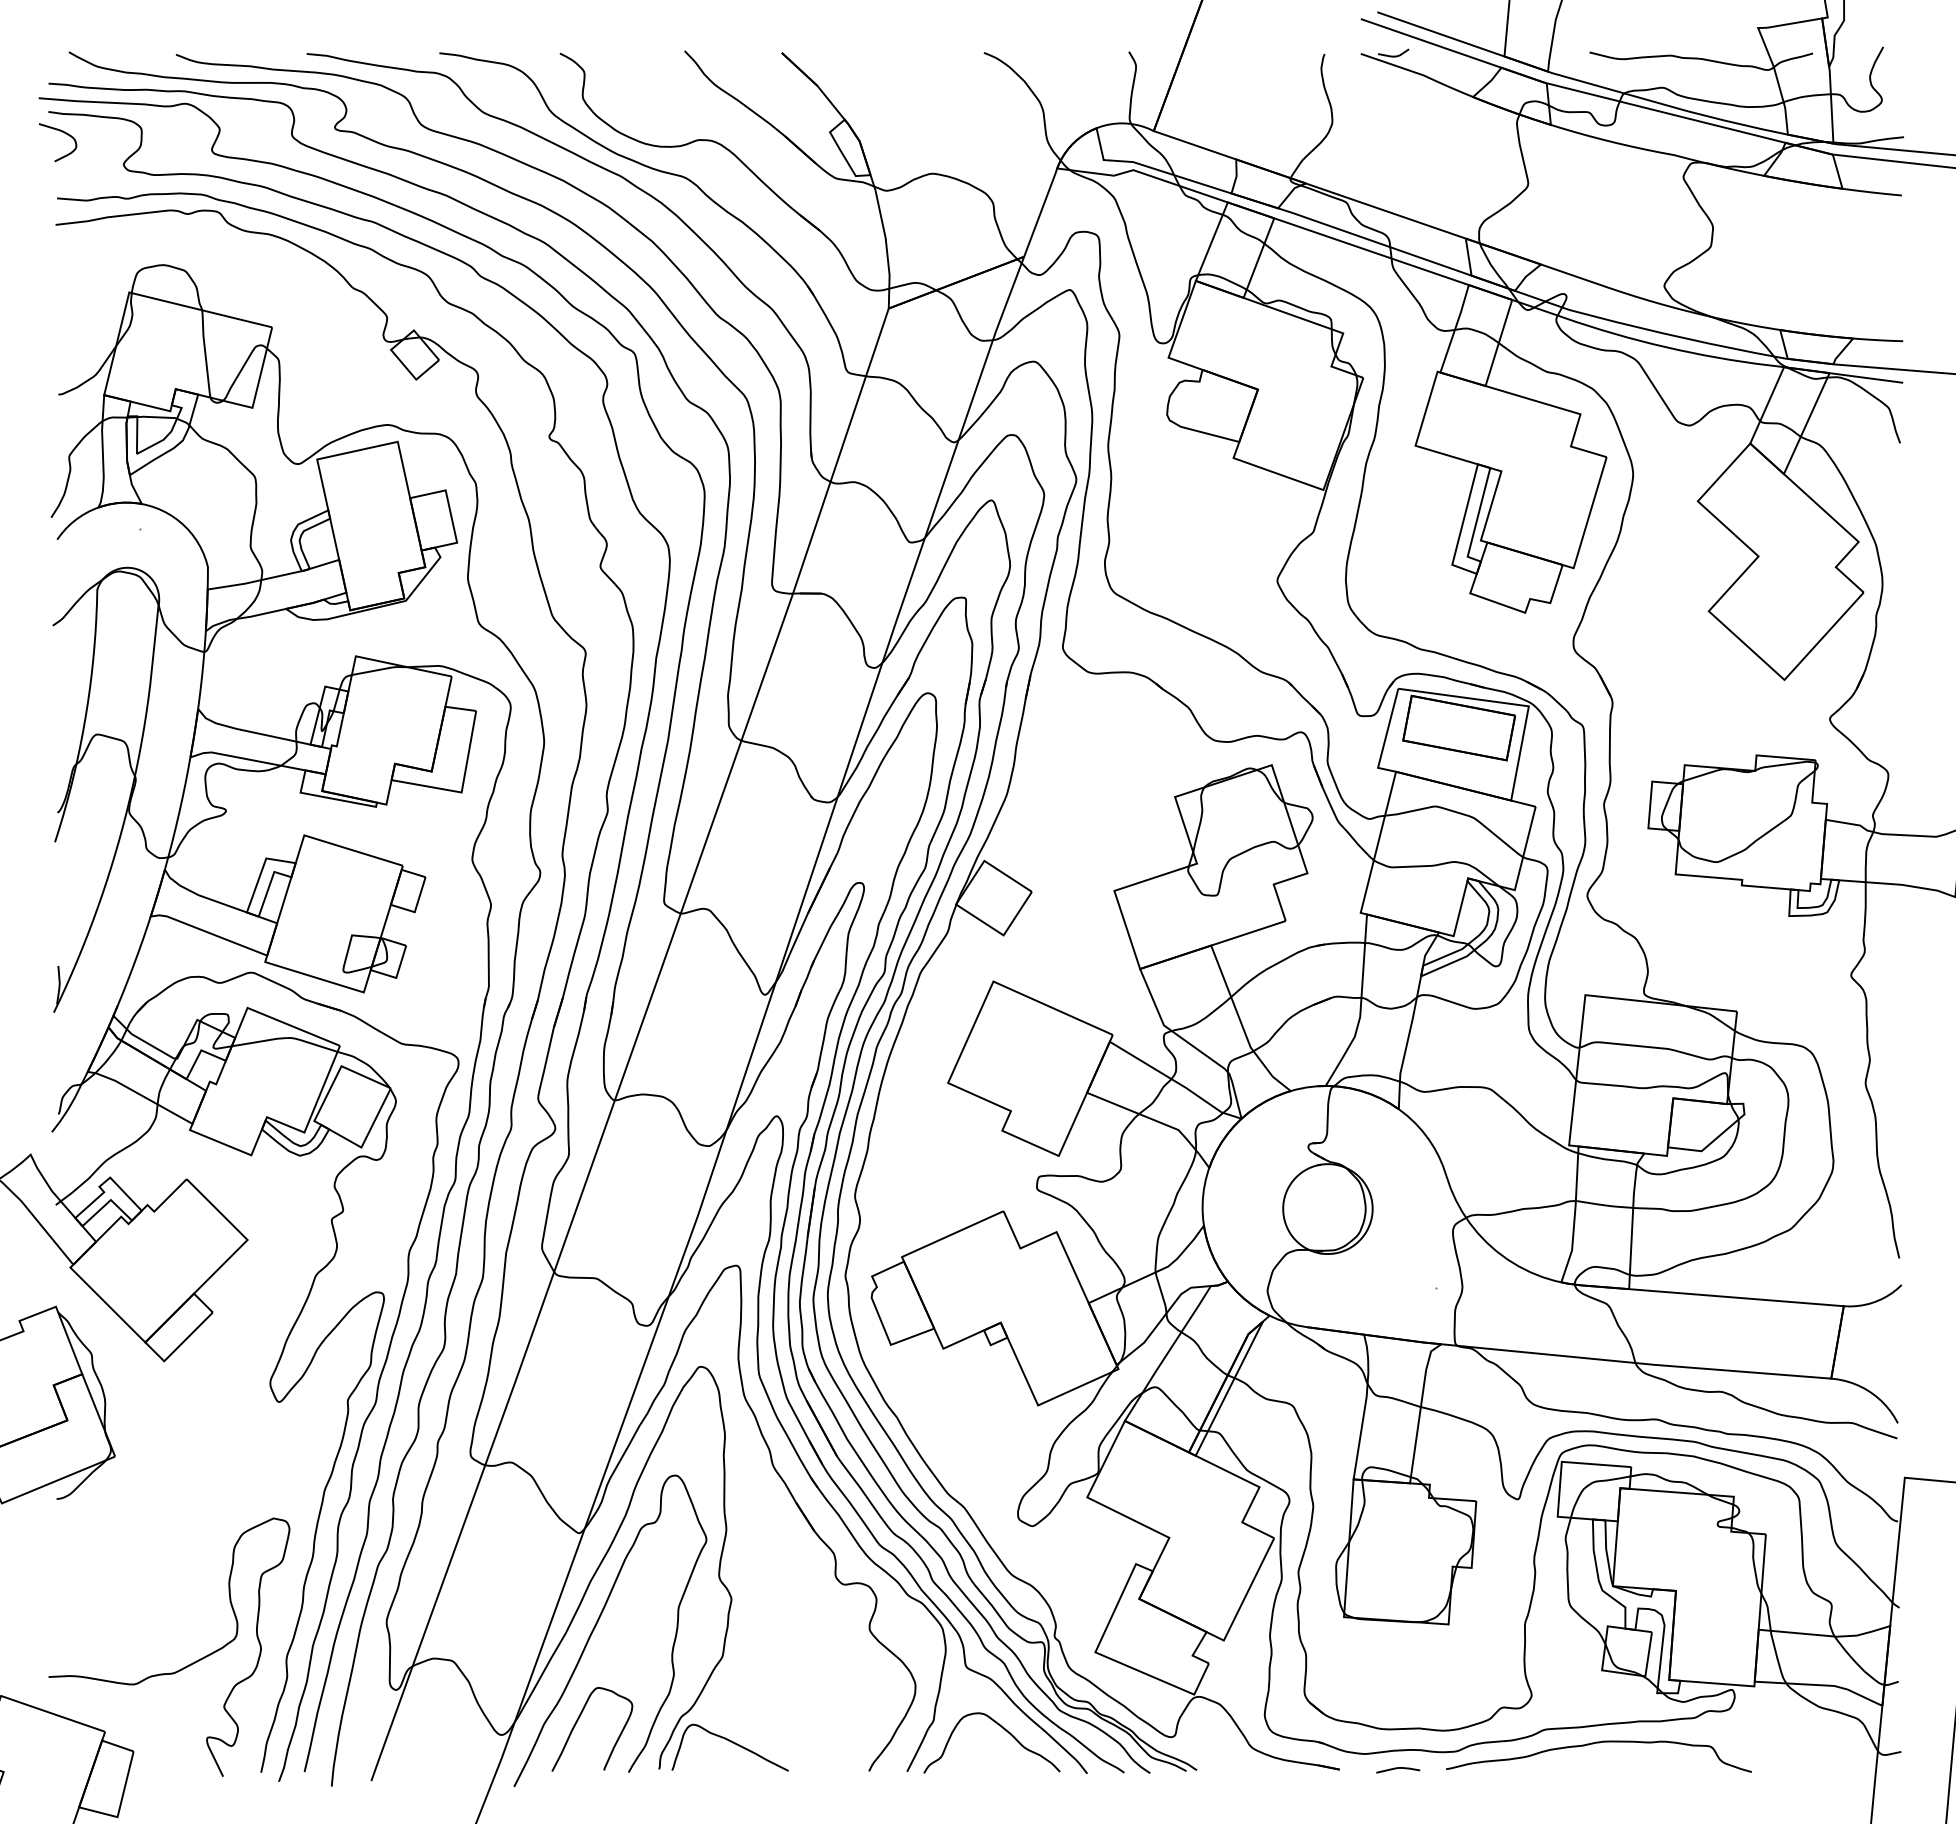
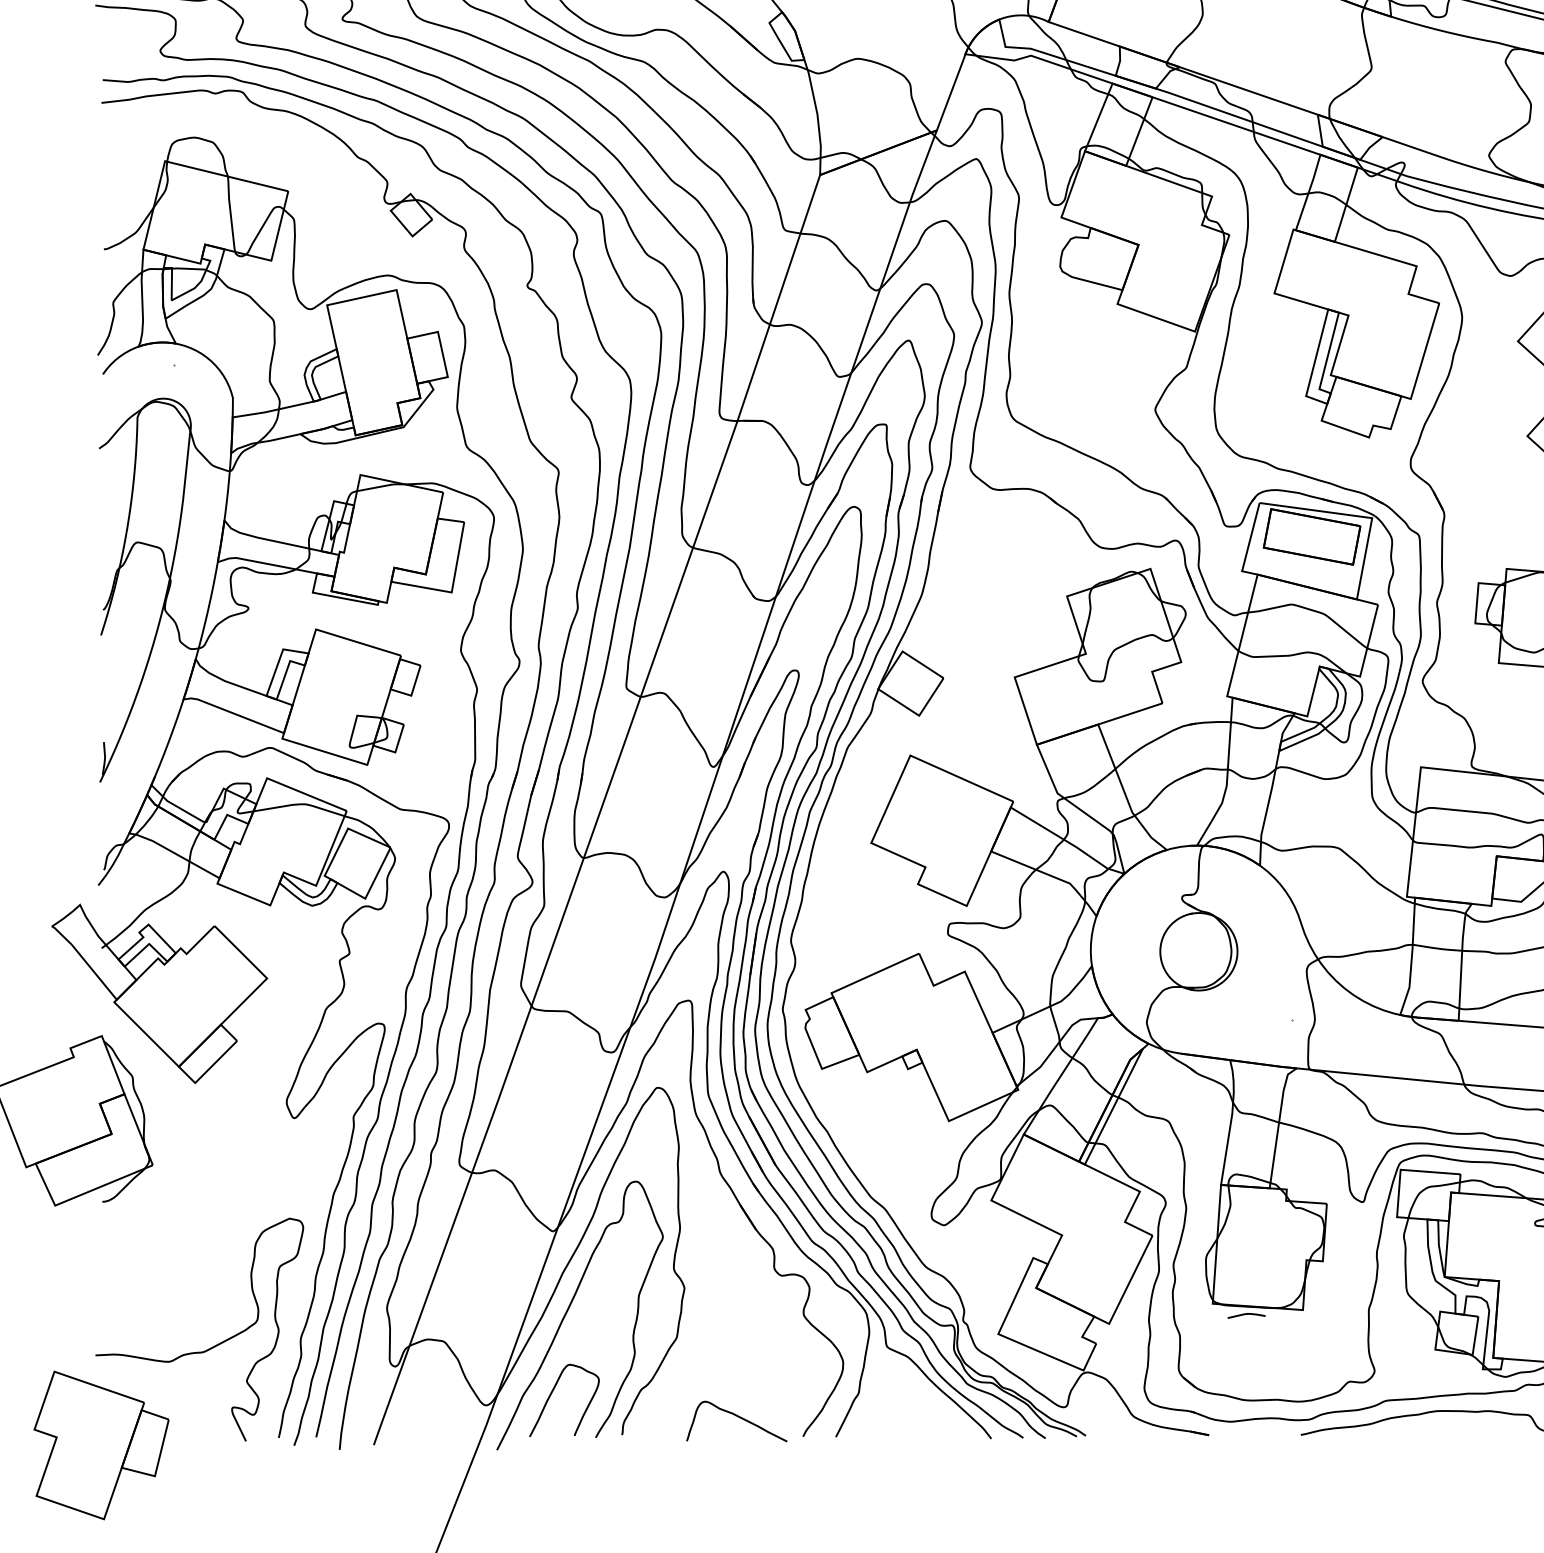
curve: (59, 131) -> (104, 22), removed
curve: (1003, 1729) -> (919, 1400), removed
curve: (732, 1743) -> (738, 1417), moved
curve: (1398, 1768) -> (1246, 1314), moved

